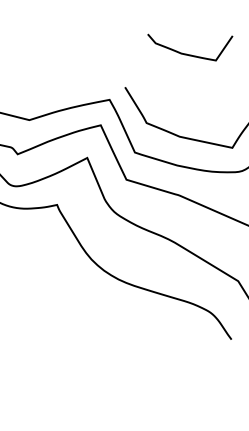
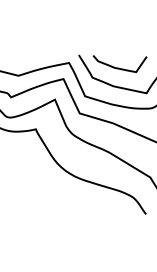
curve: (189, 53) -> (119, 67), moved

